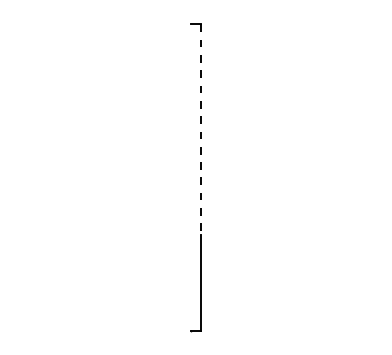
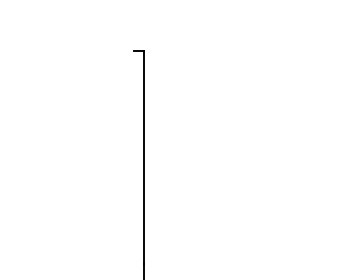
line: (200, 130) -> (143, 158), dashed -> solid

